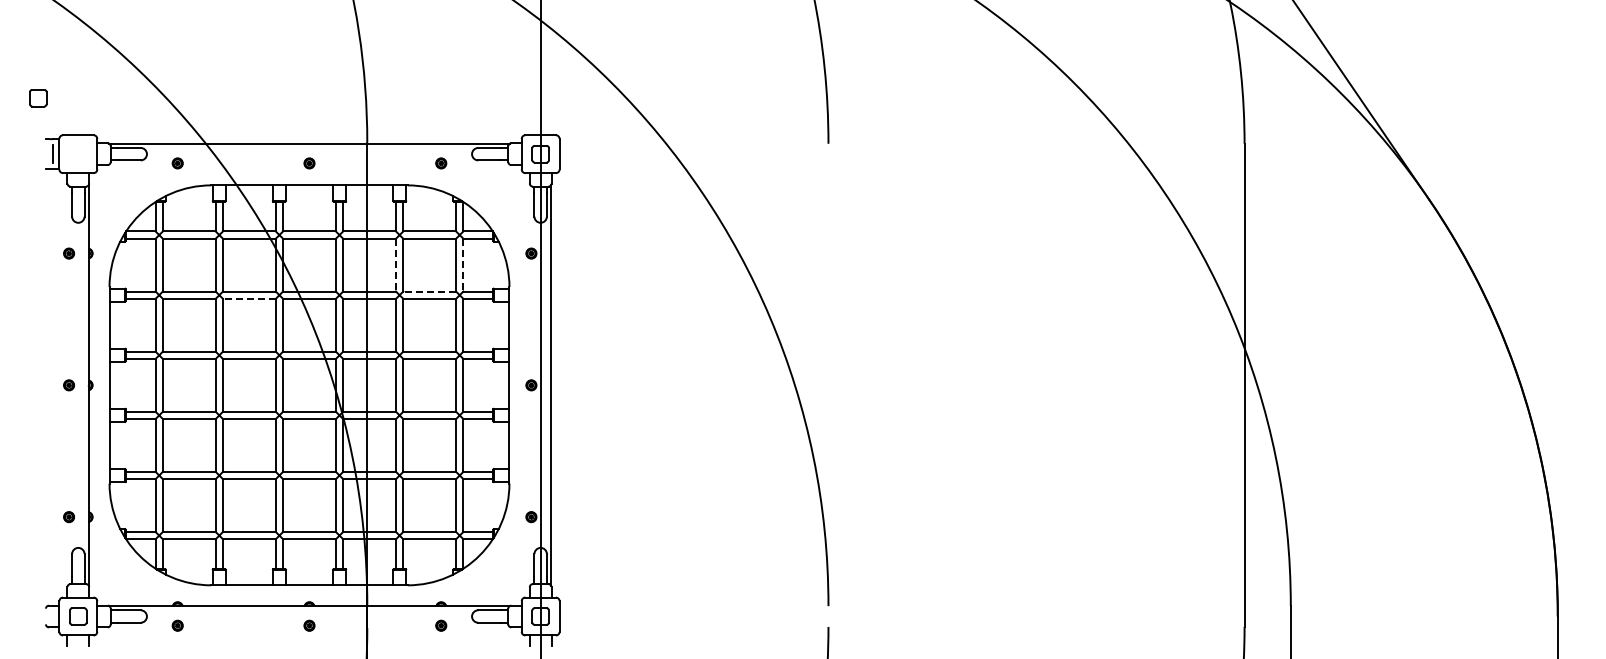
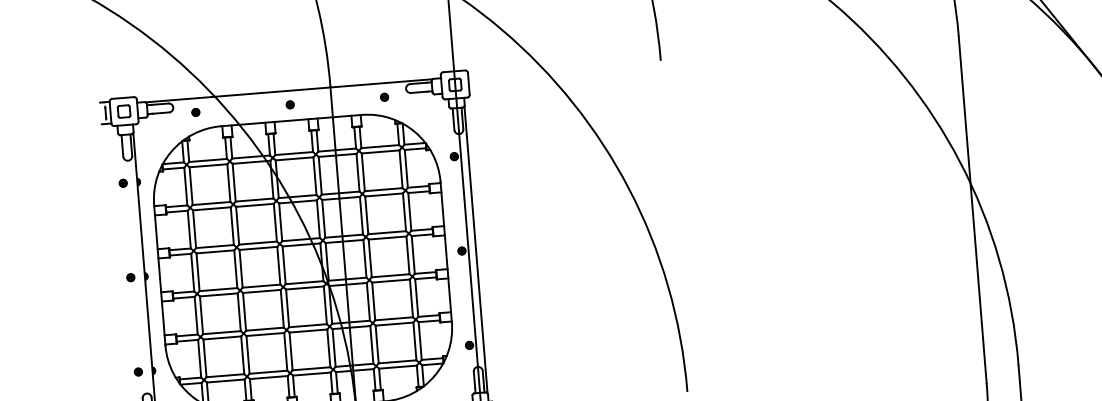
part: (38, 98) -> (124, 111), moved
line: (395, 265) -> (357, 173), dashed -> solid
line: (463, 265) -> (406, 169), dashed -> solid
line: (429, 291) -> (383, 189), dashed -> solid
line: (248, 298) -> (254, 205), dashed -> solid

